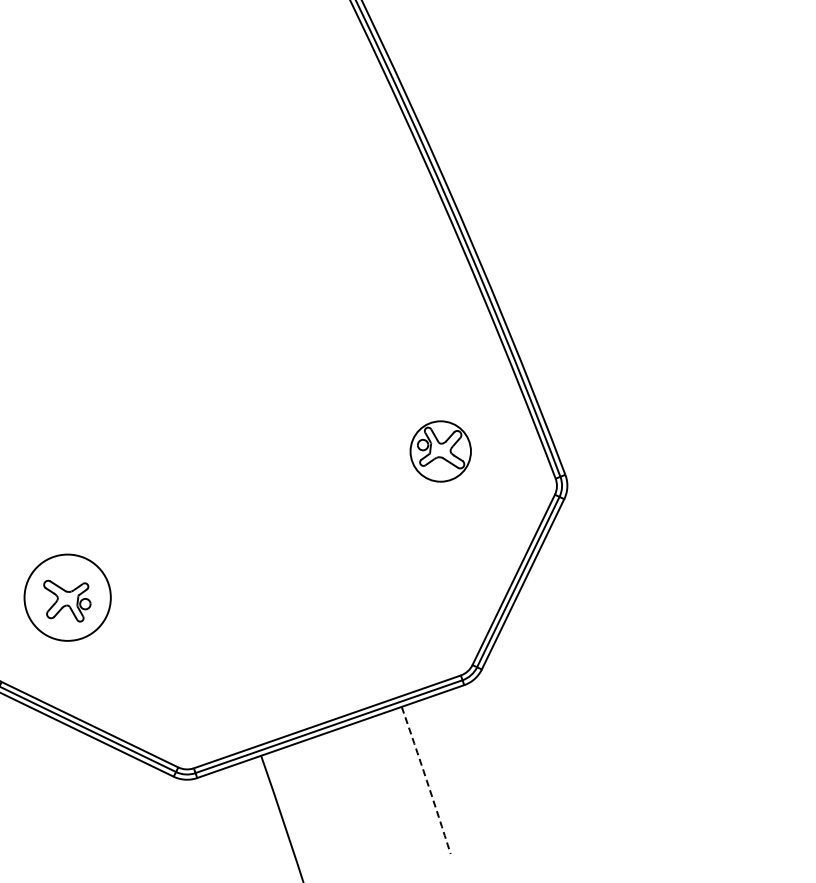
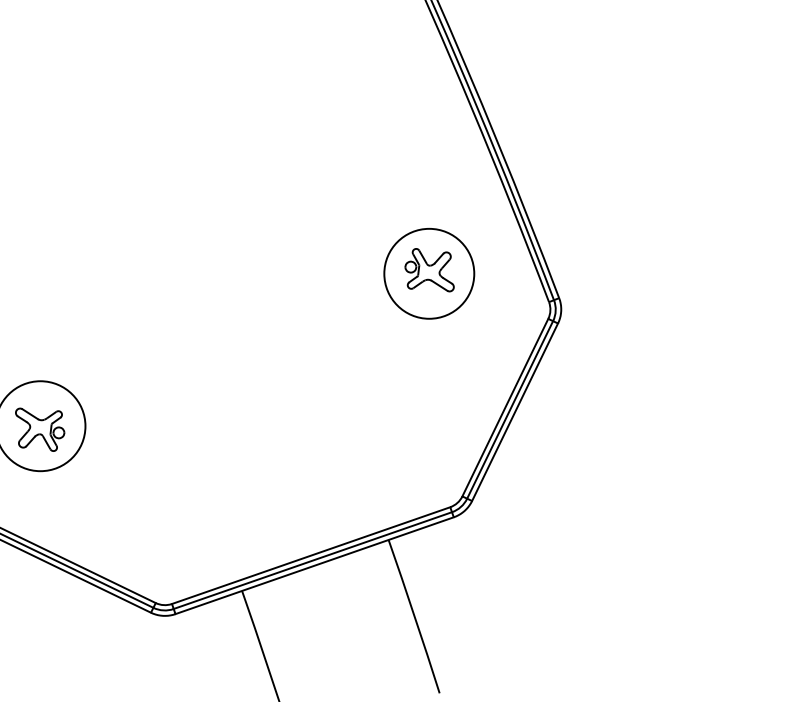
circle: (440, 451) -> (429, 273), size x1.43
arc: (426, 780) -> (414, 616), dashed -> solid

